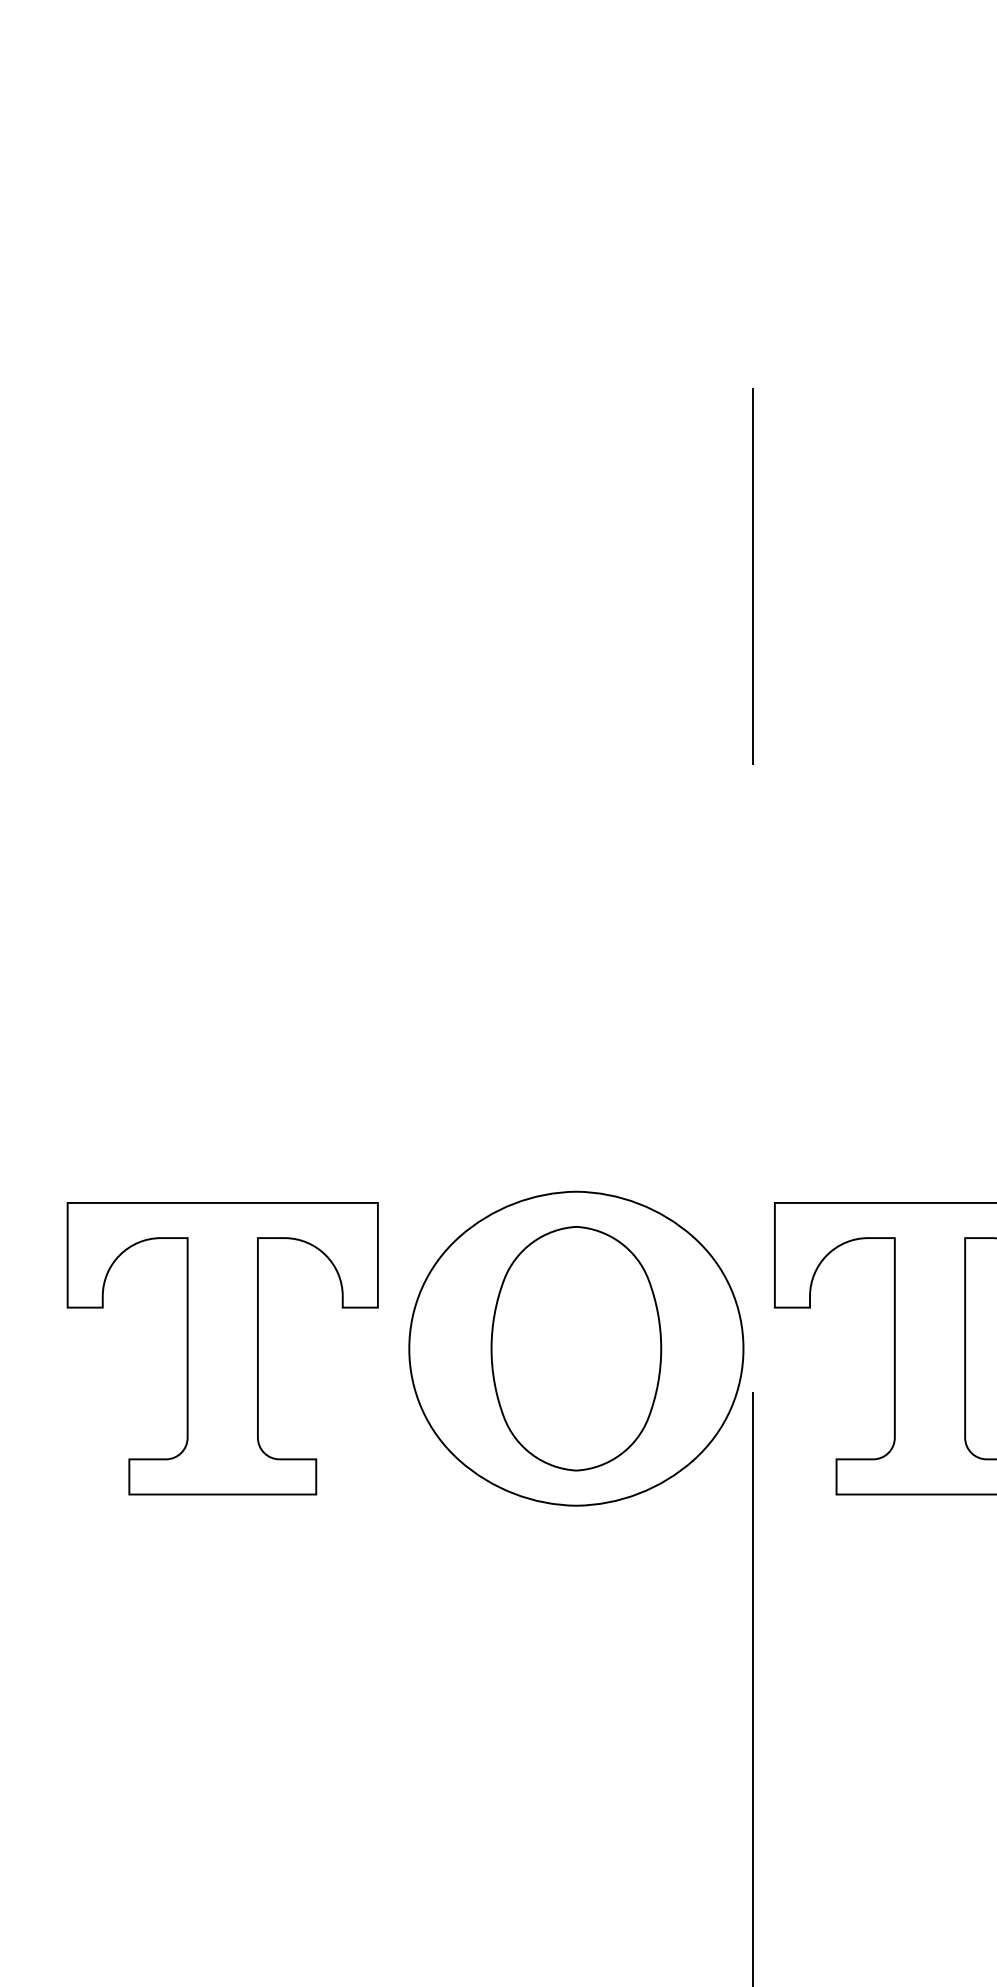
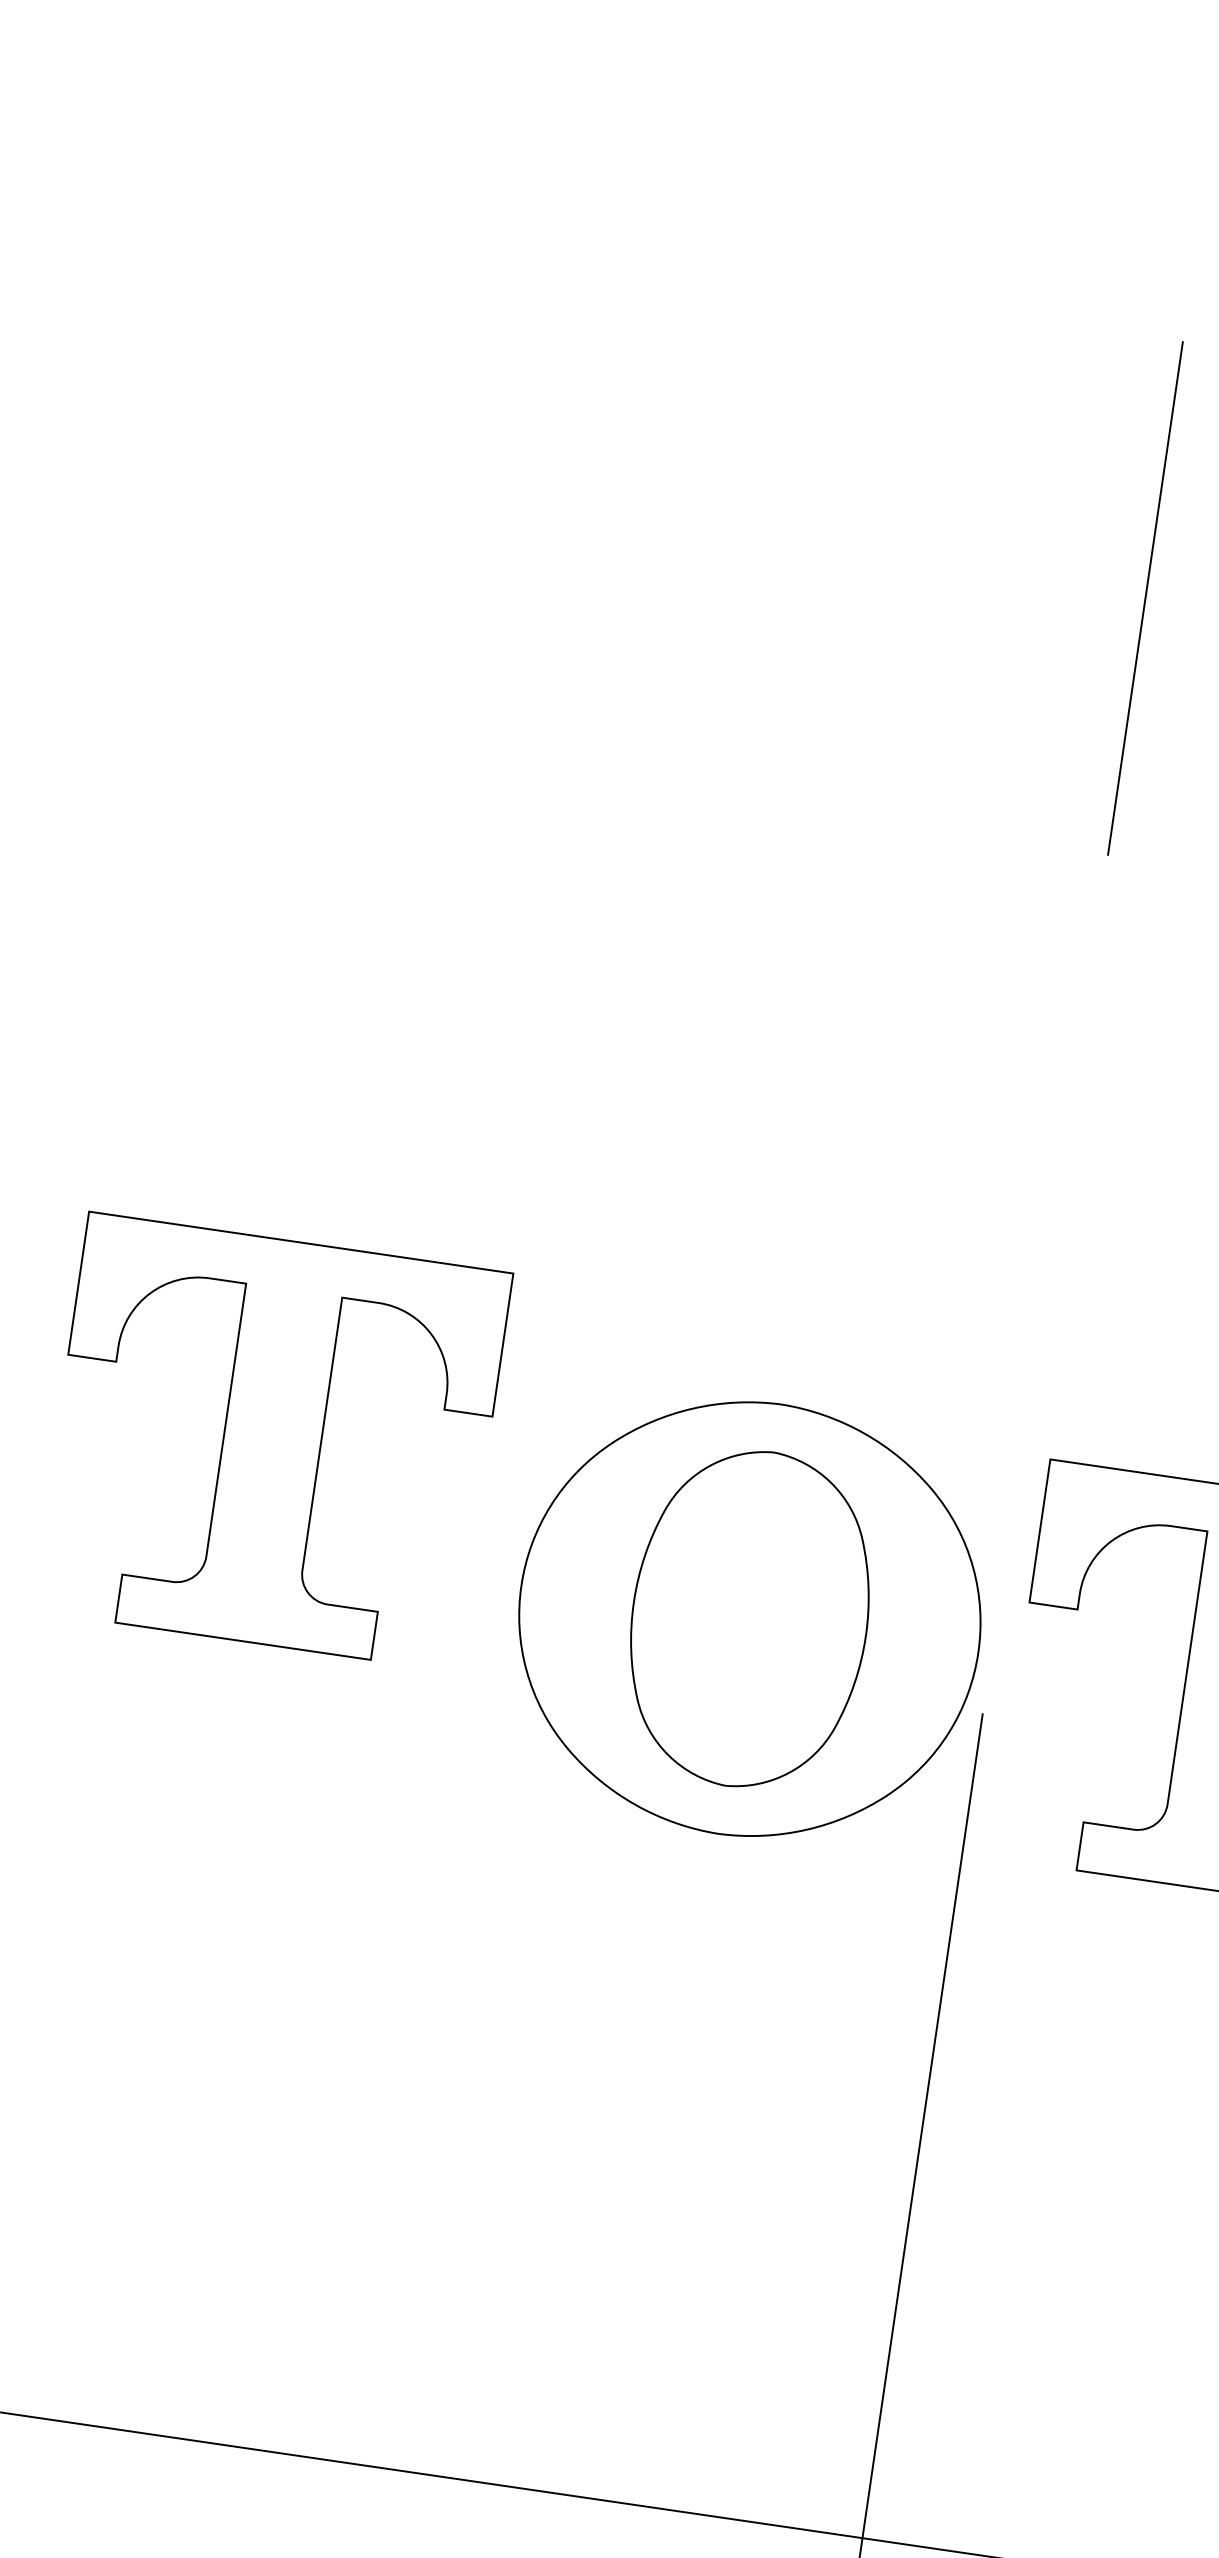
part: (222, 1348) -> (271, 1441), moved

